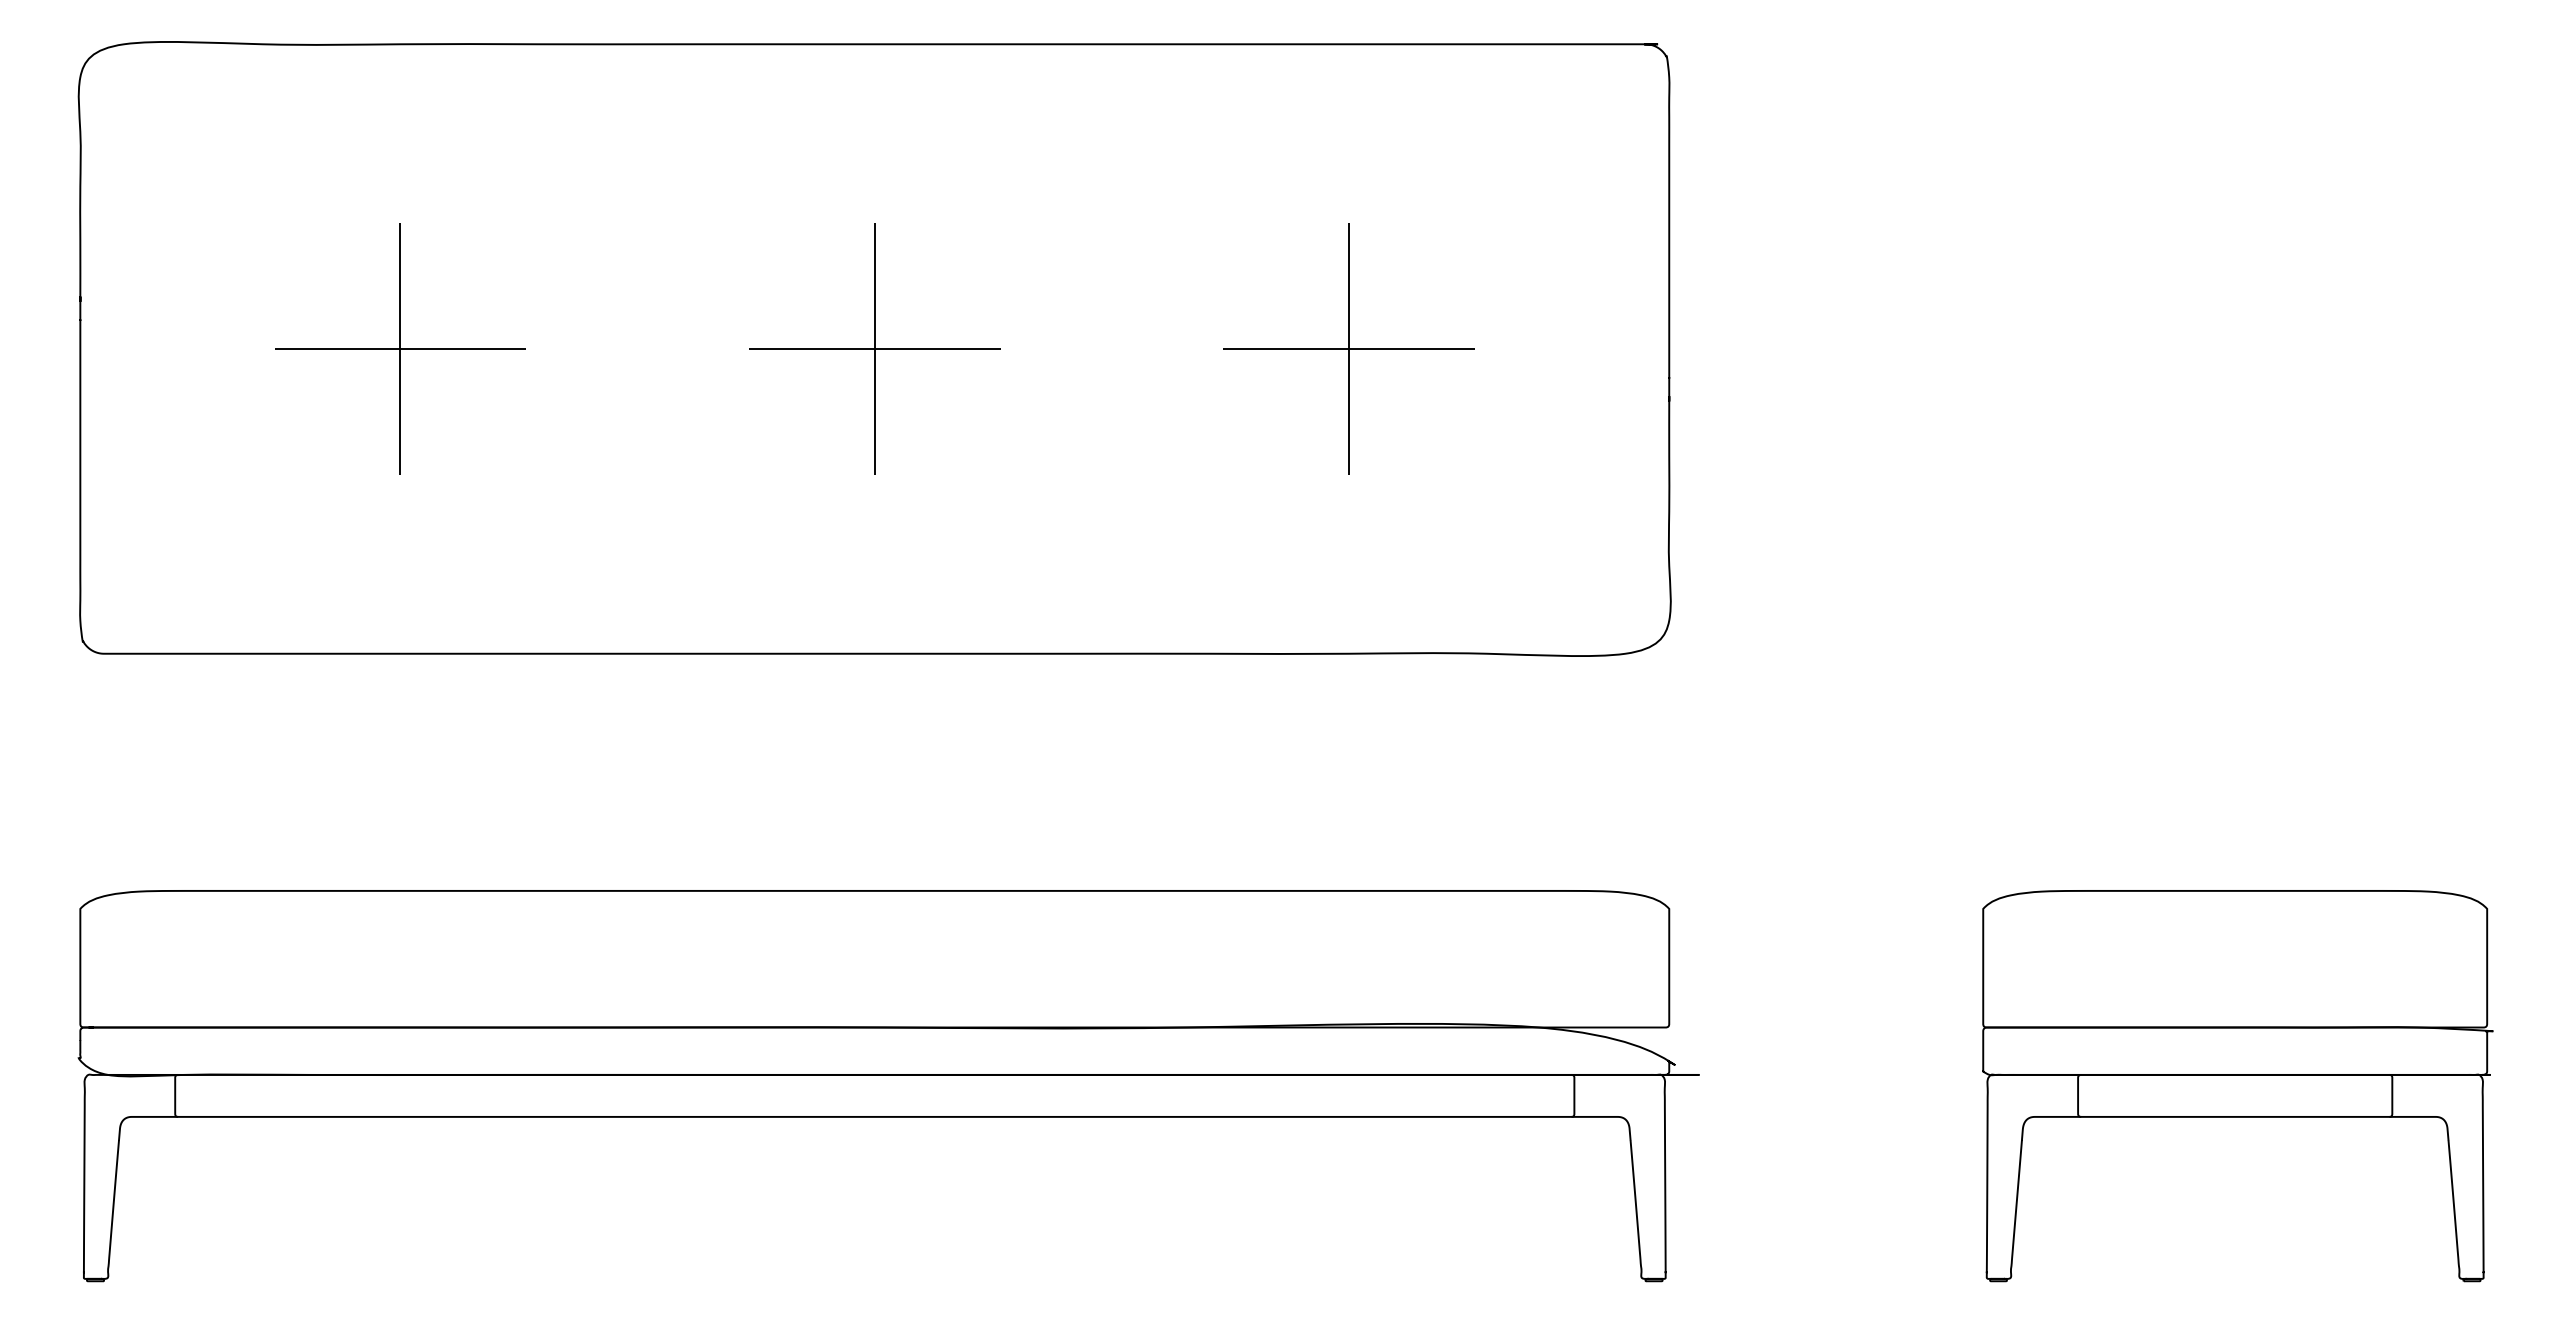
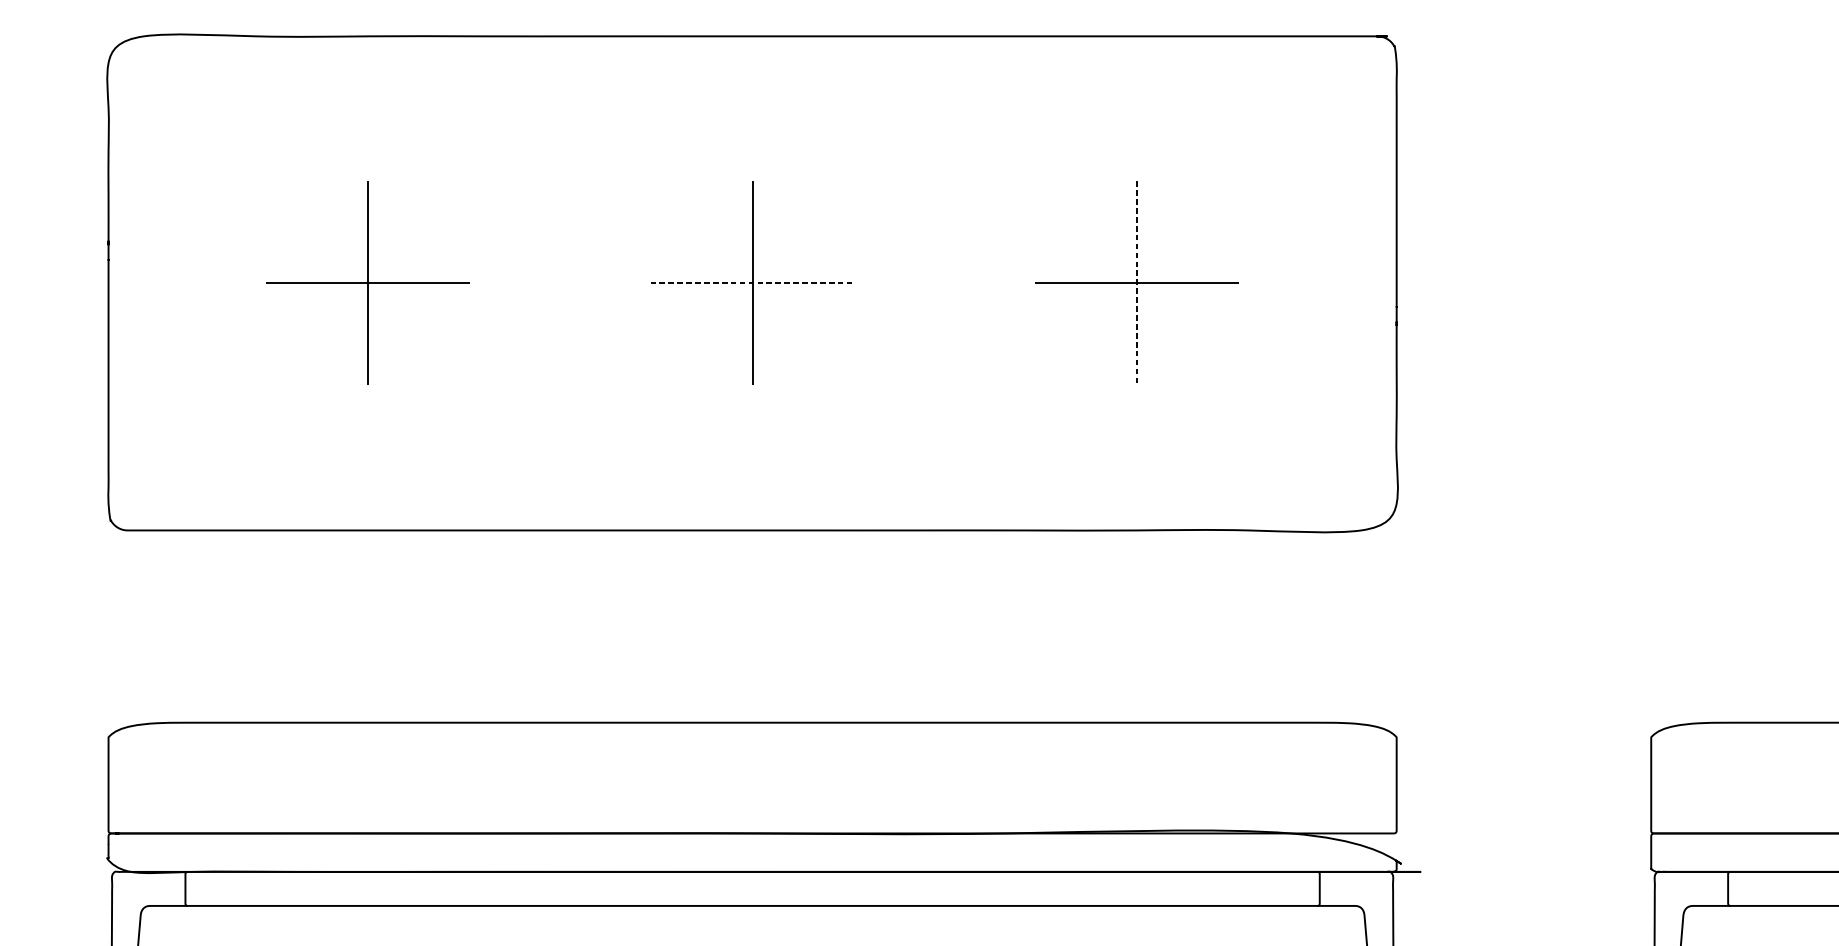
line: (874, 349) -> (752, 283), solid -> dashed
line: (1349, 349) -> (1137, 283), solid -> dashed

